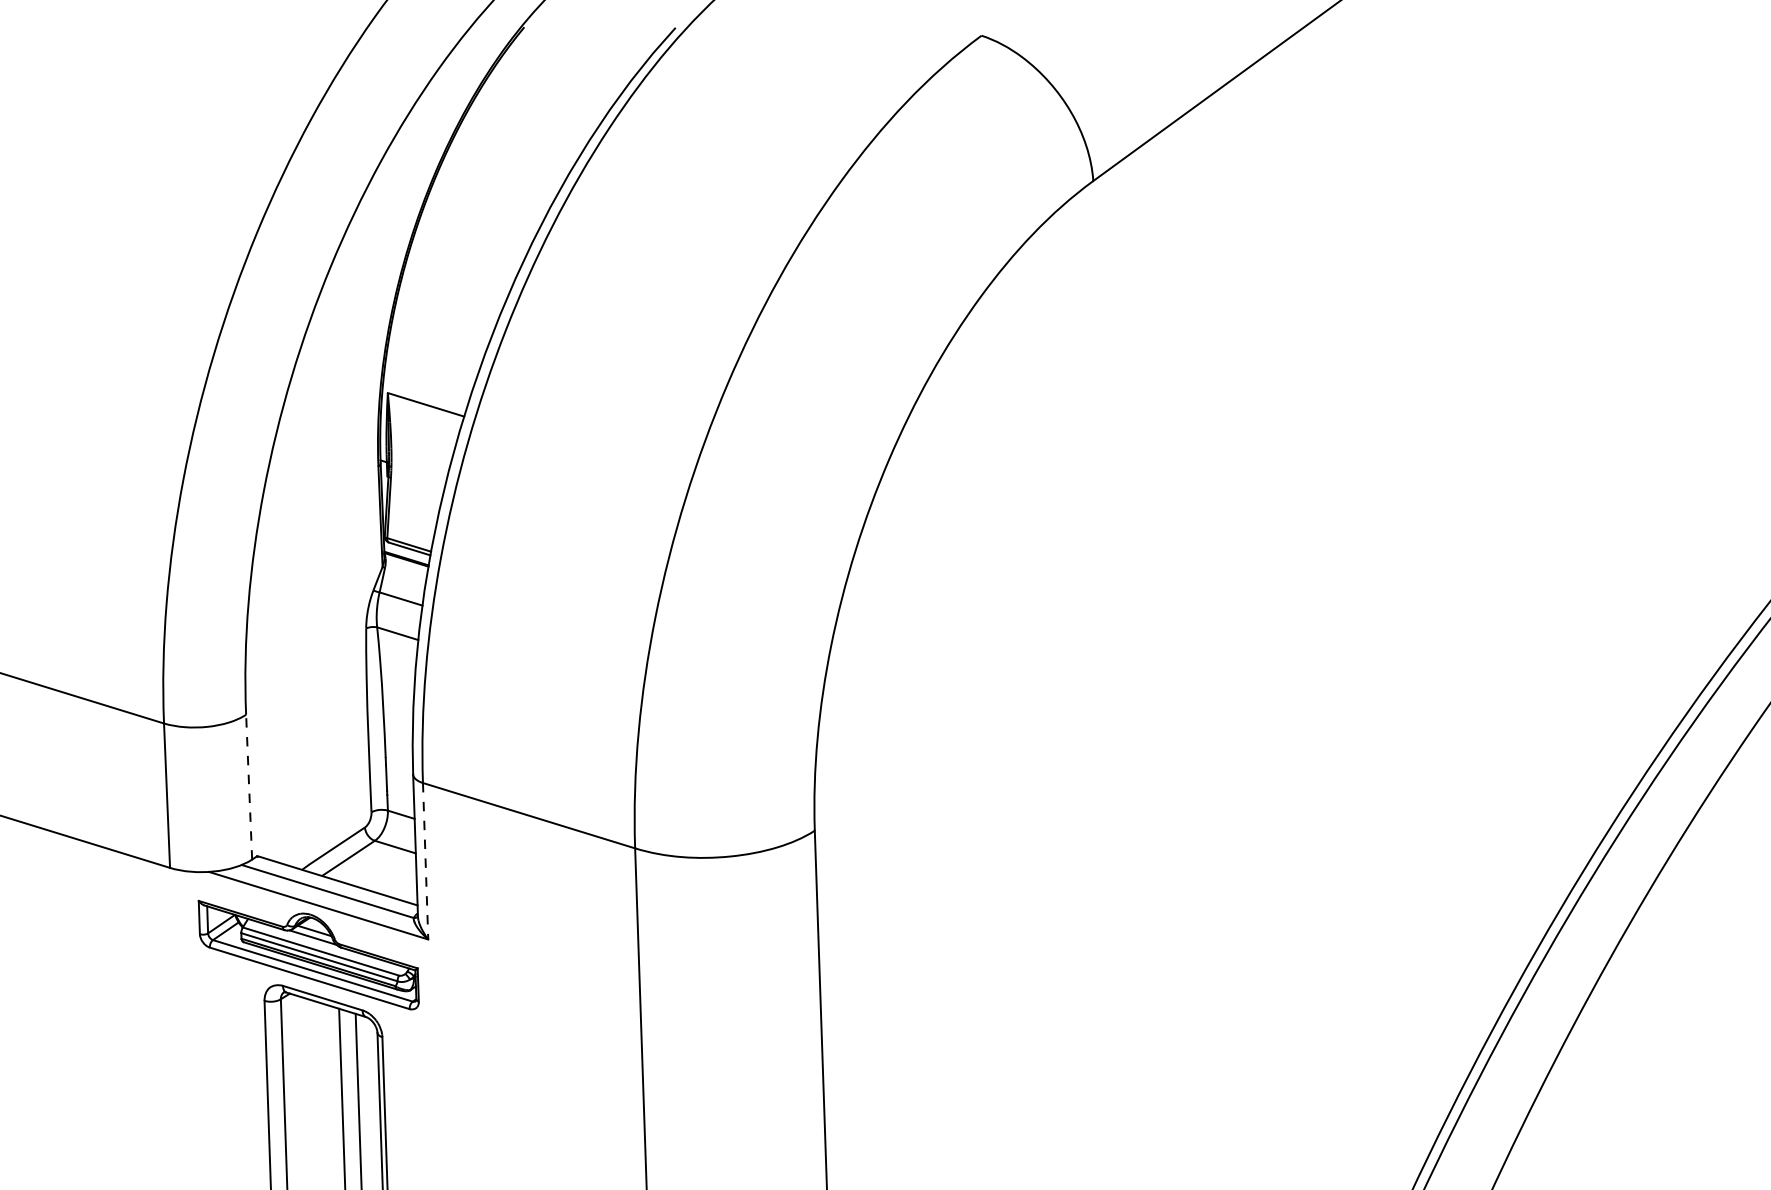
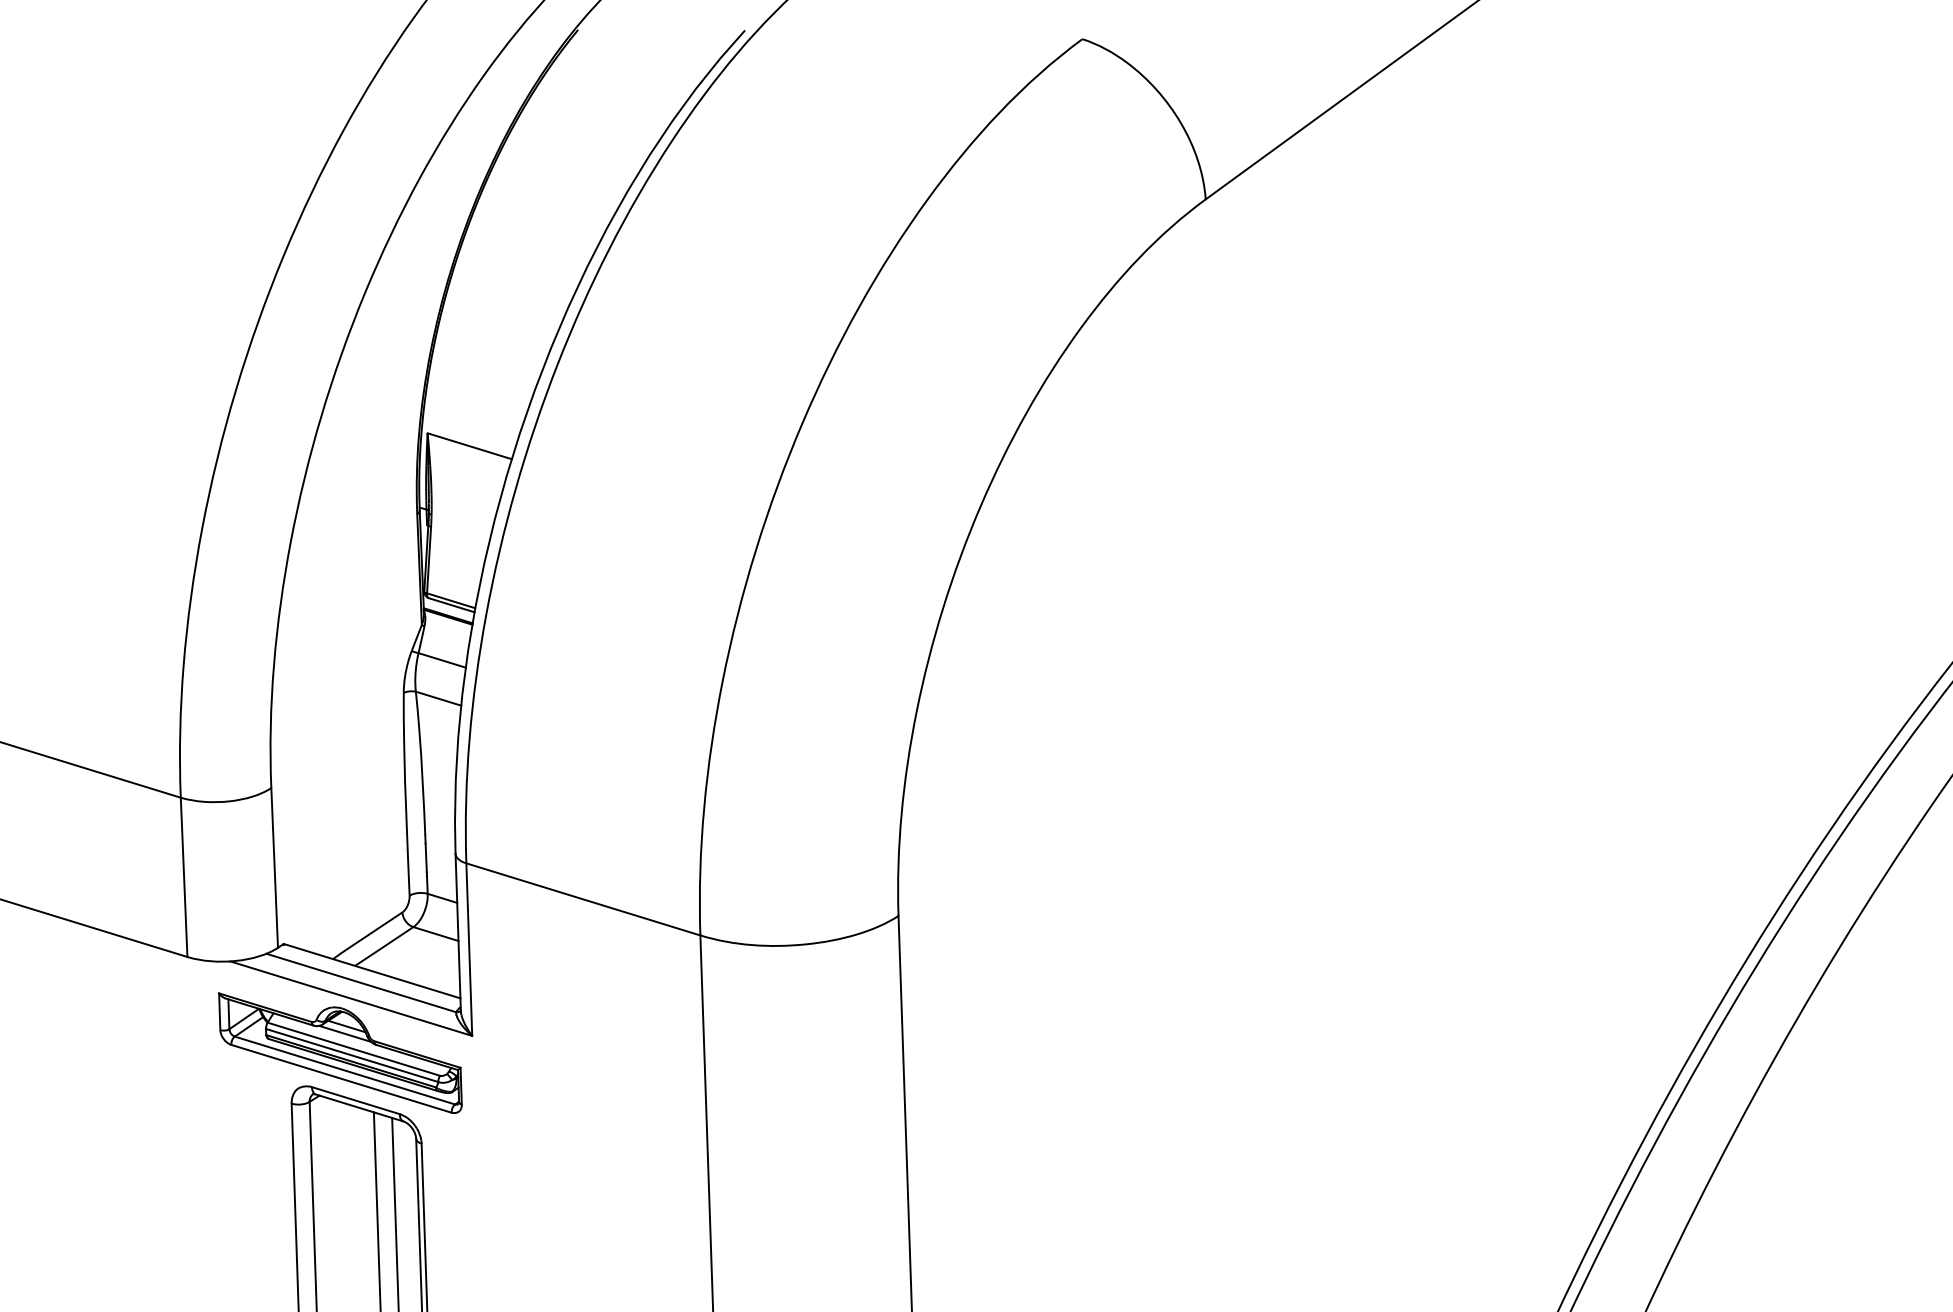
line: (248, 786) -> (274, 867), dashed -> solid
line: (425, 862) -> (469, 950), dashed -> solid

